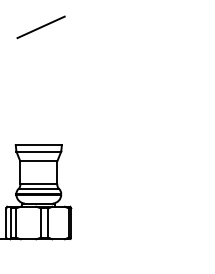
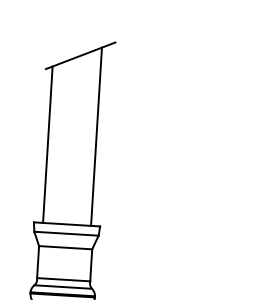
line: (55, 82) -> (96, 136), added
line: (22, 90) -> (48, 144), added

